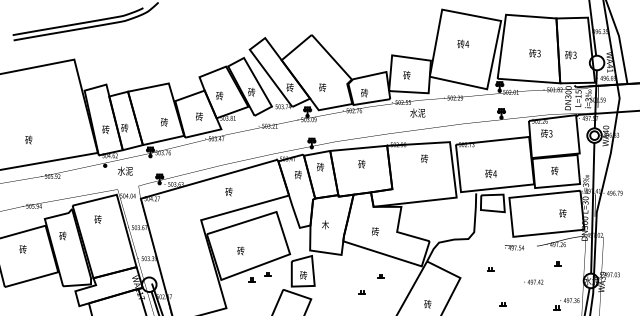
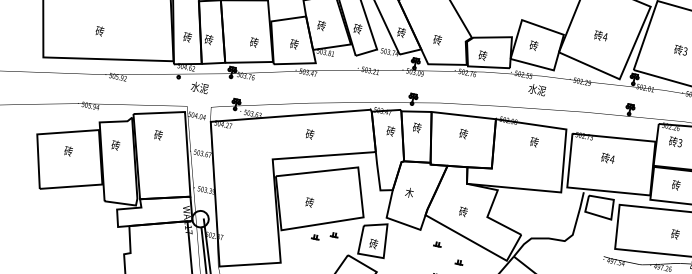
text: (463, 43) -> (601, 35), moved
text: (490, 173) -> (607, 157), moved
part: (358, 264) -> (437, 244), added

